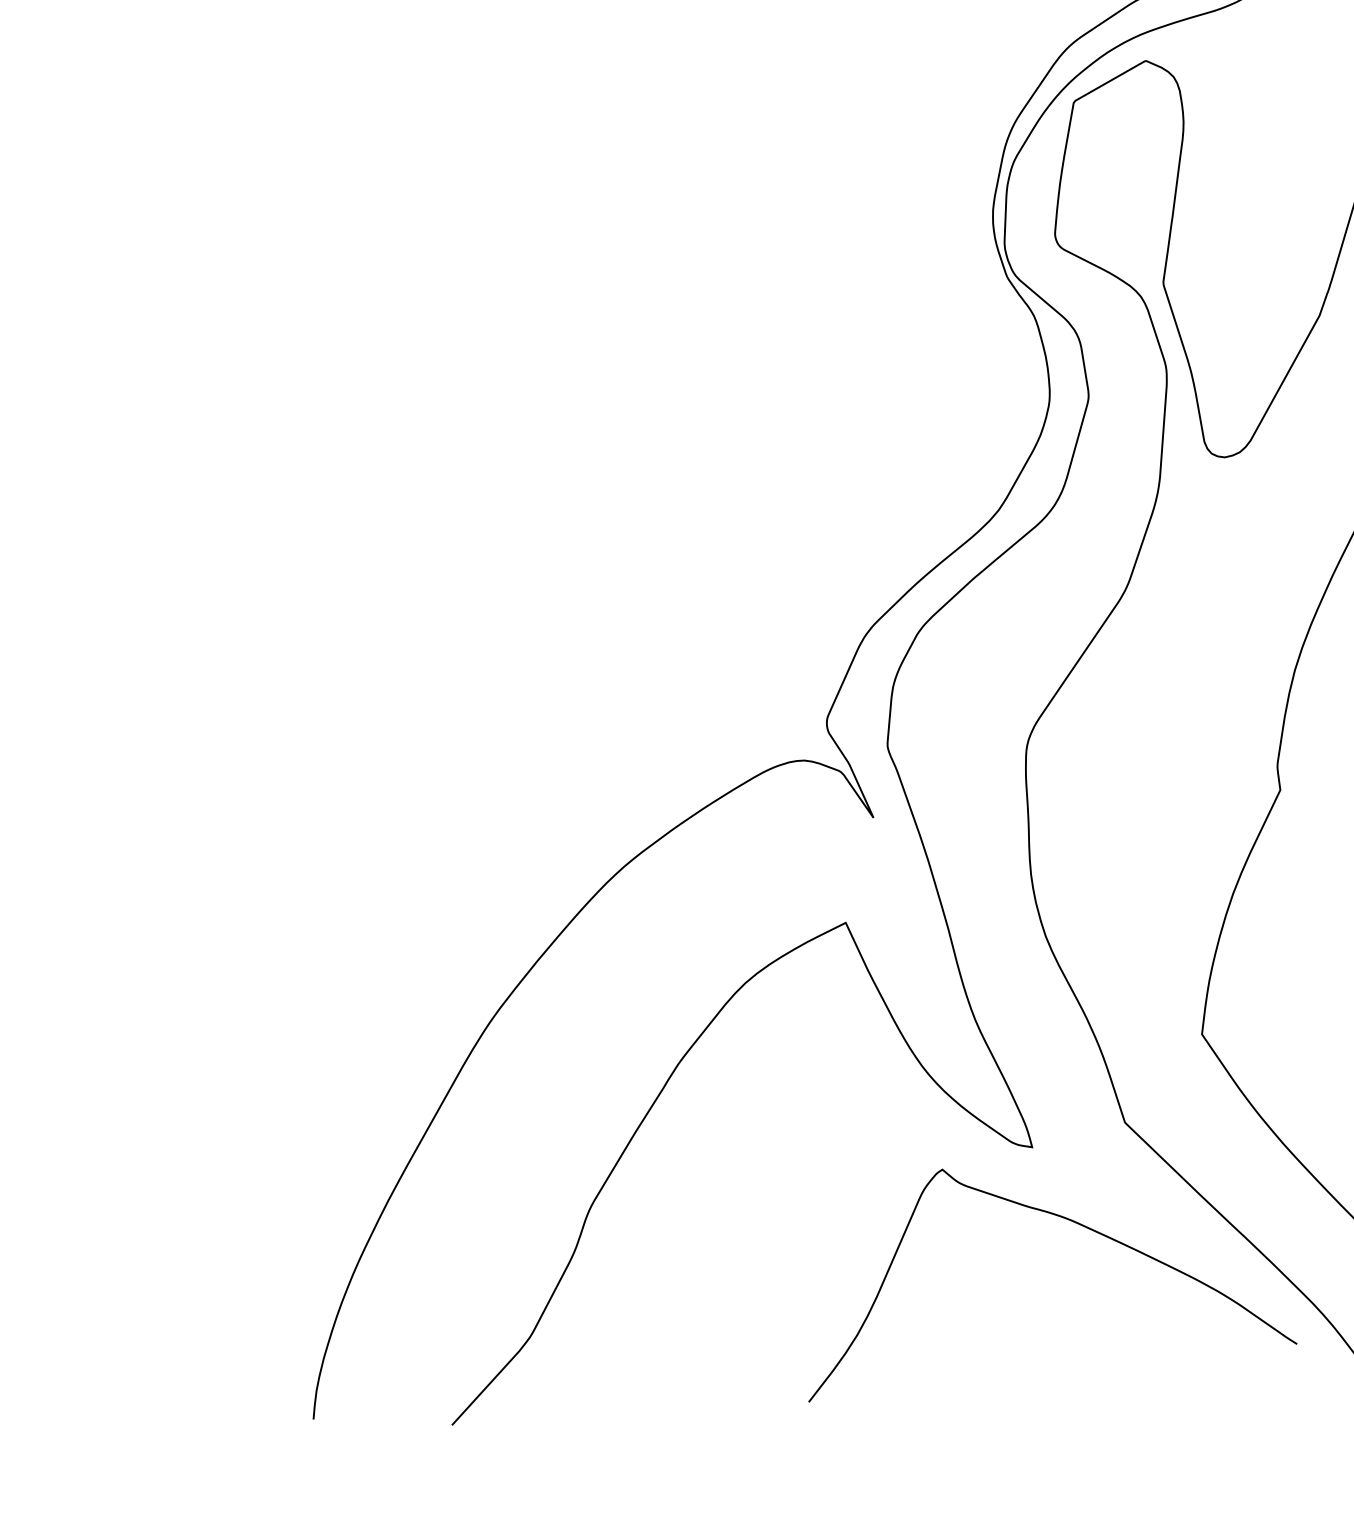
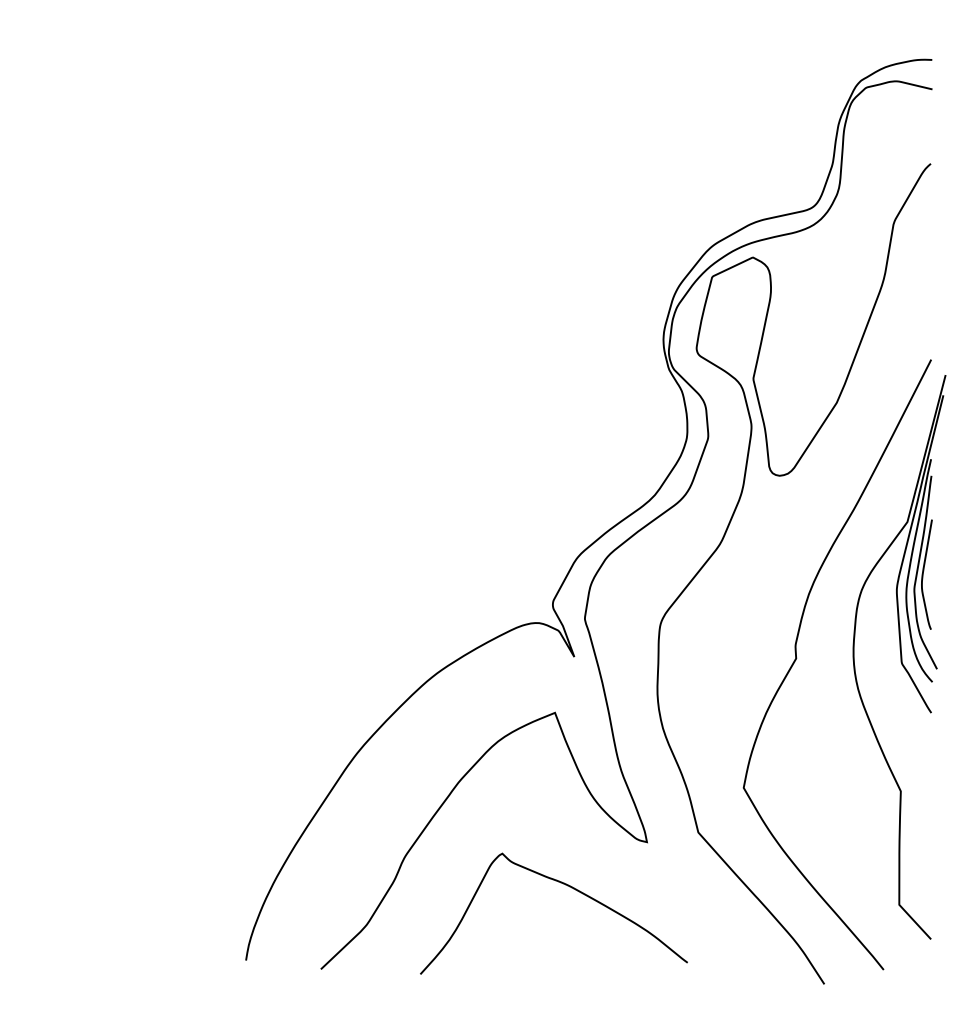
curve: (1066, 1220) -> (567, 886), moved

